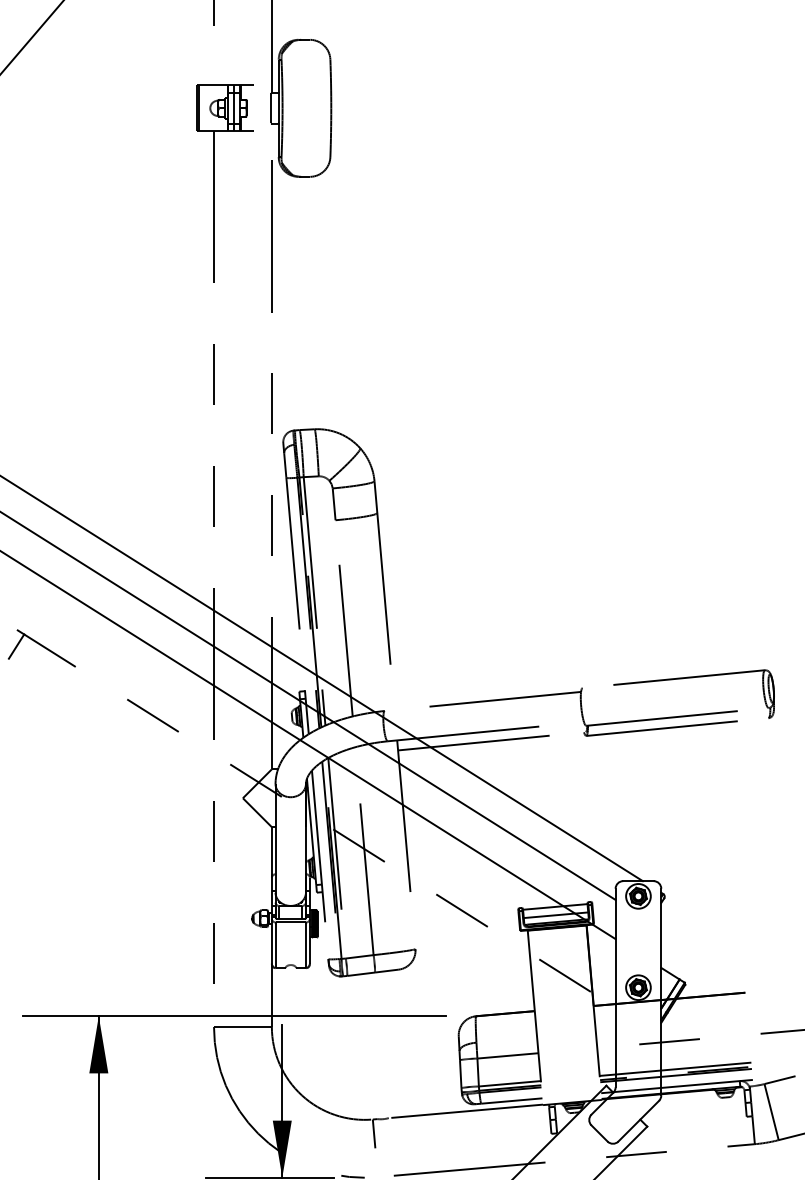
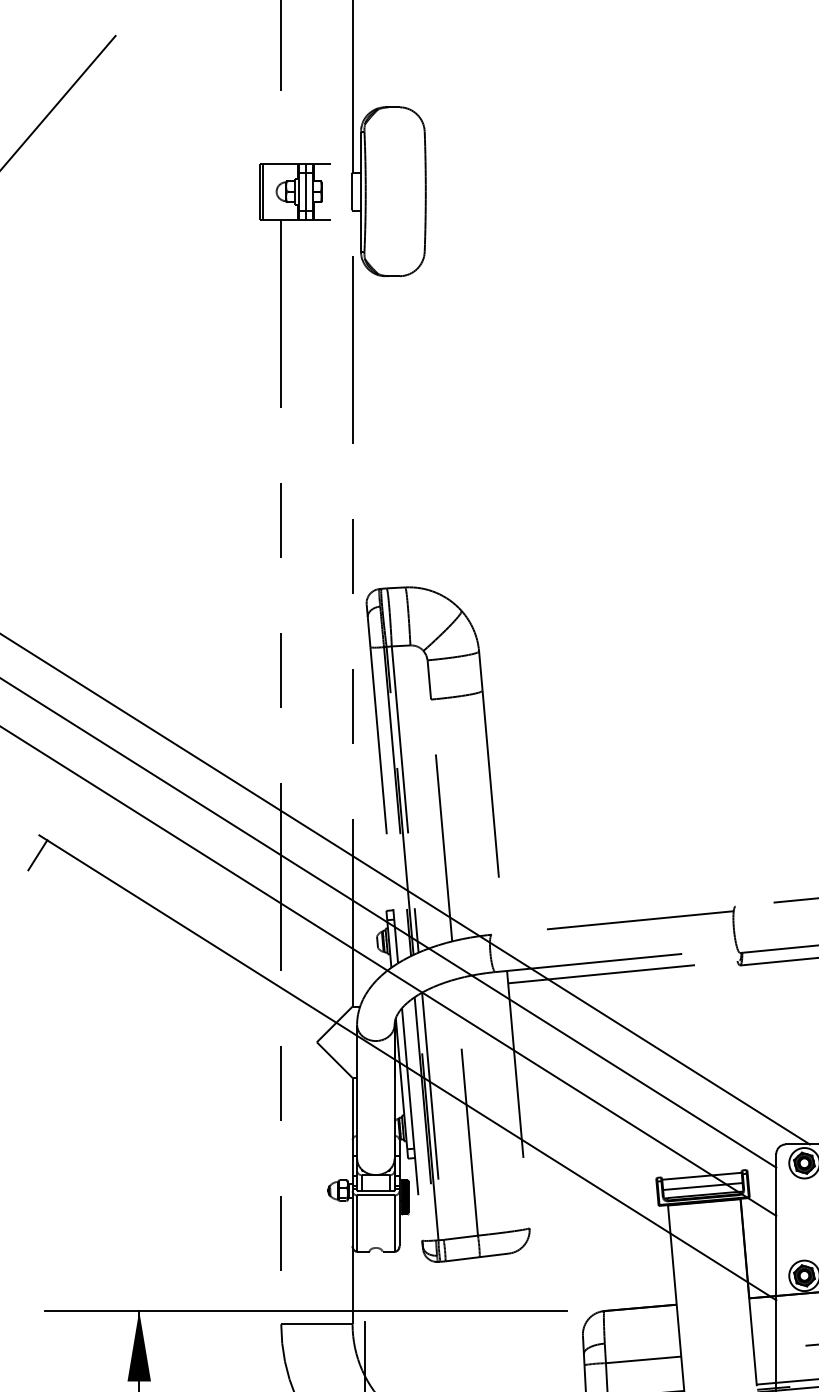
line: (319, 820) -> (411, 1069), dashed -> solid

